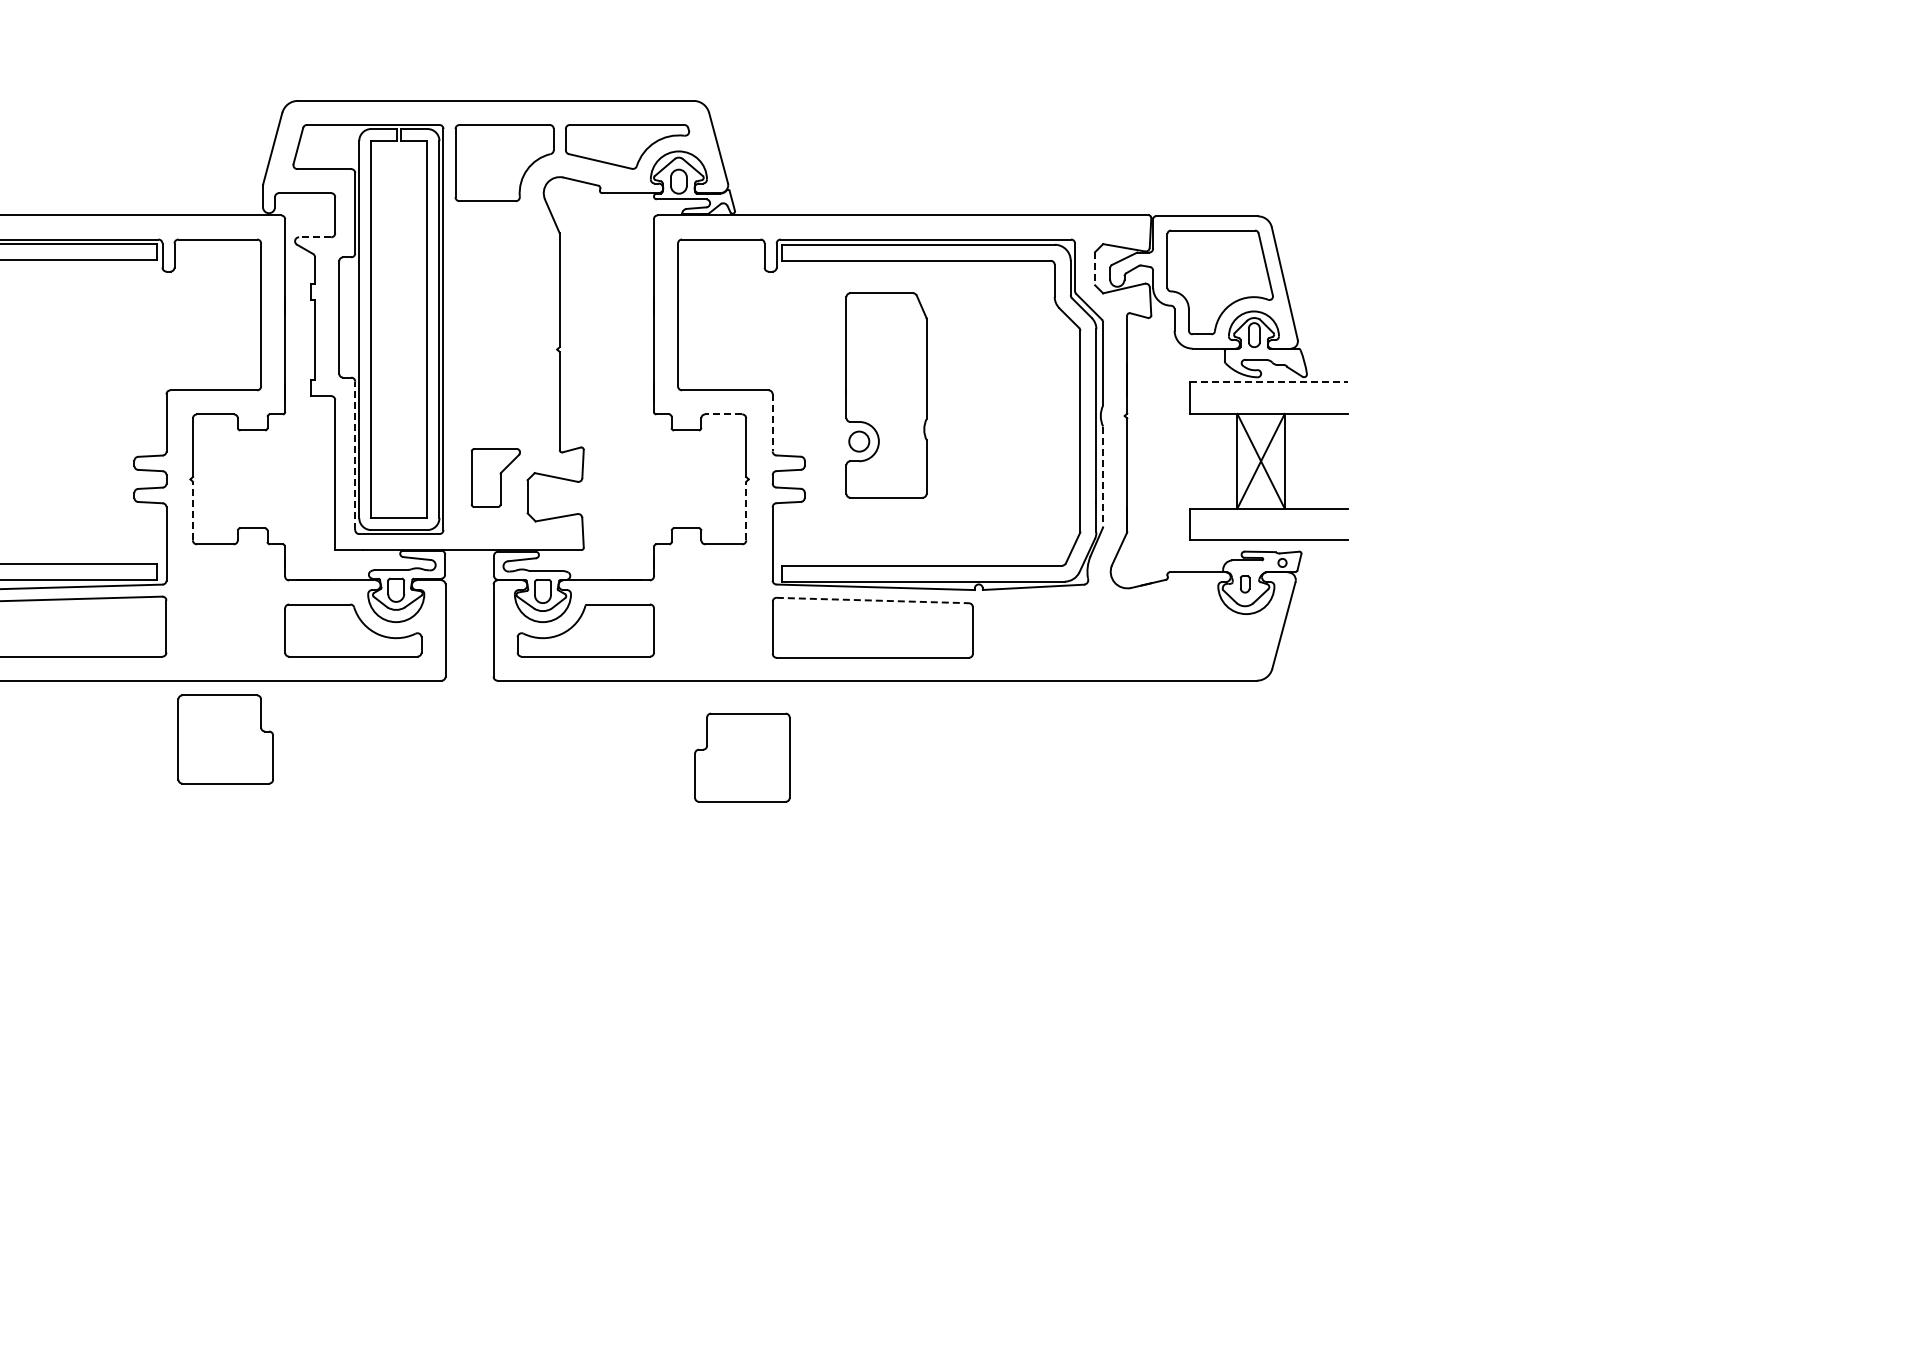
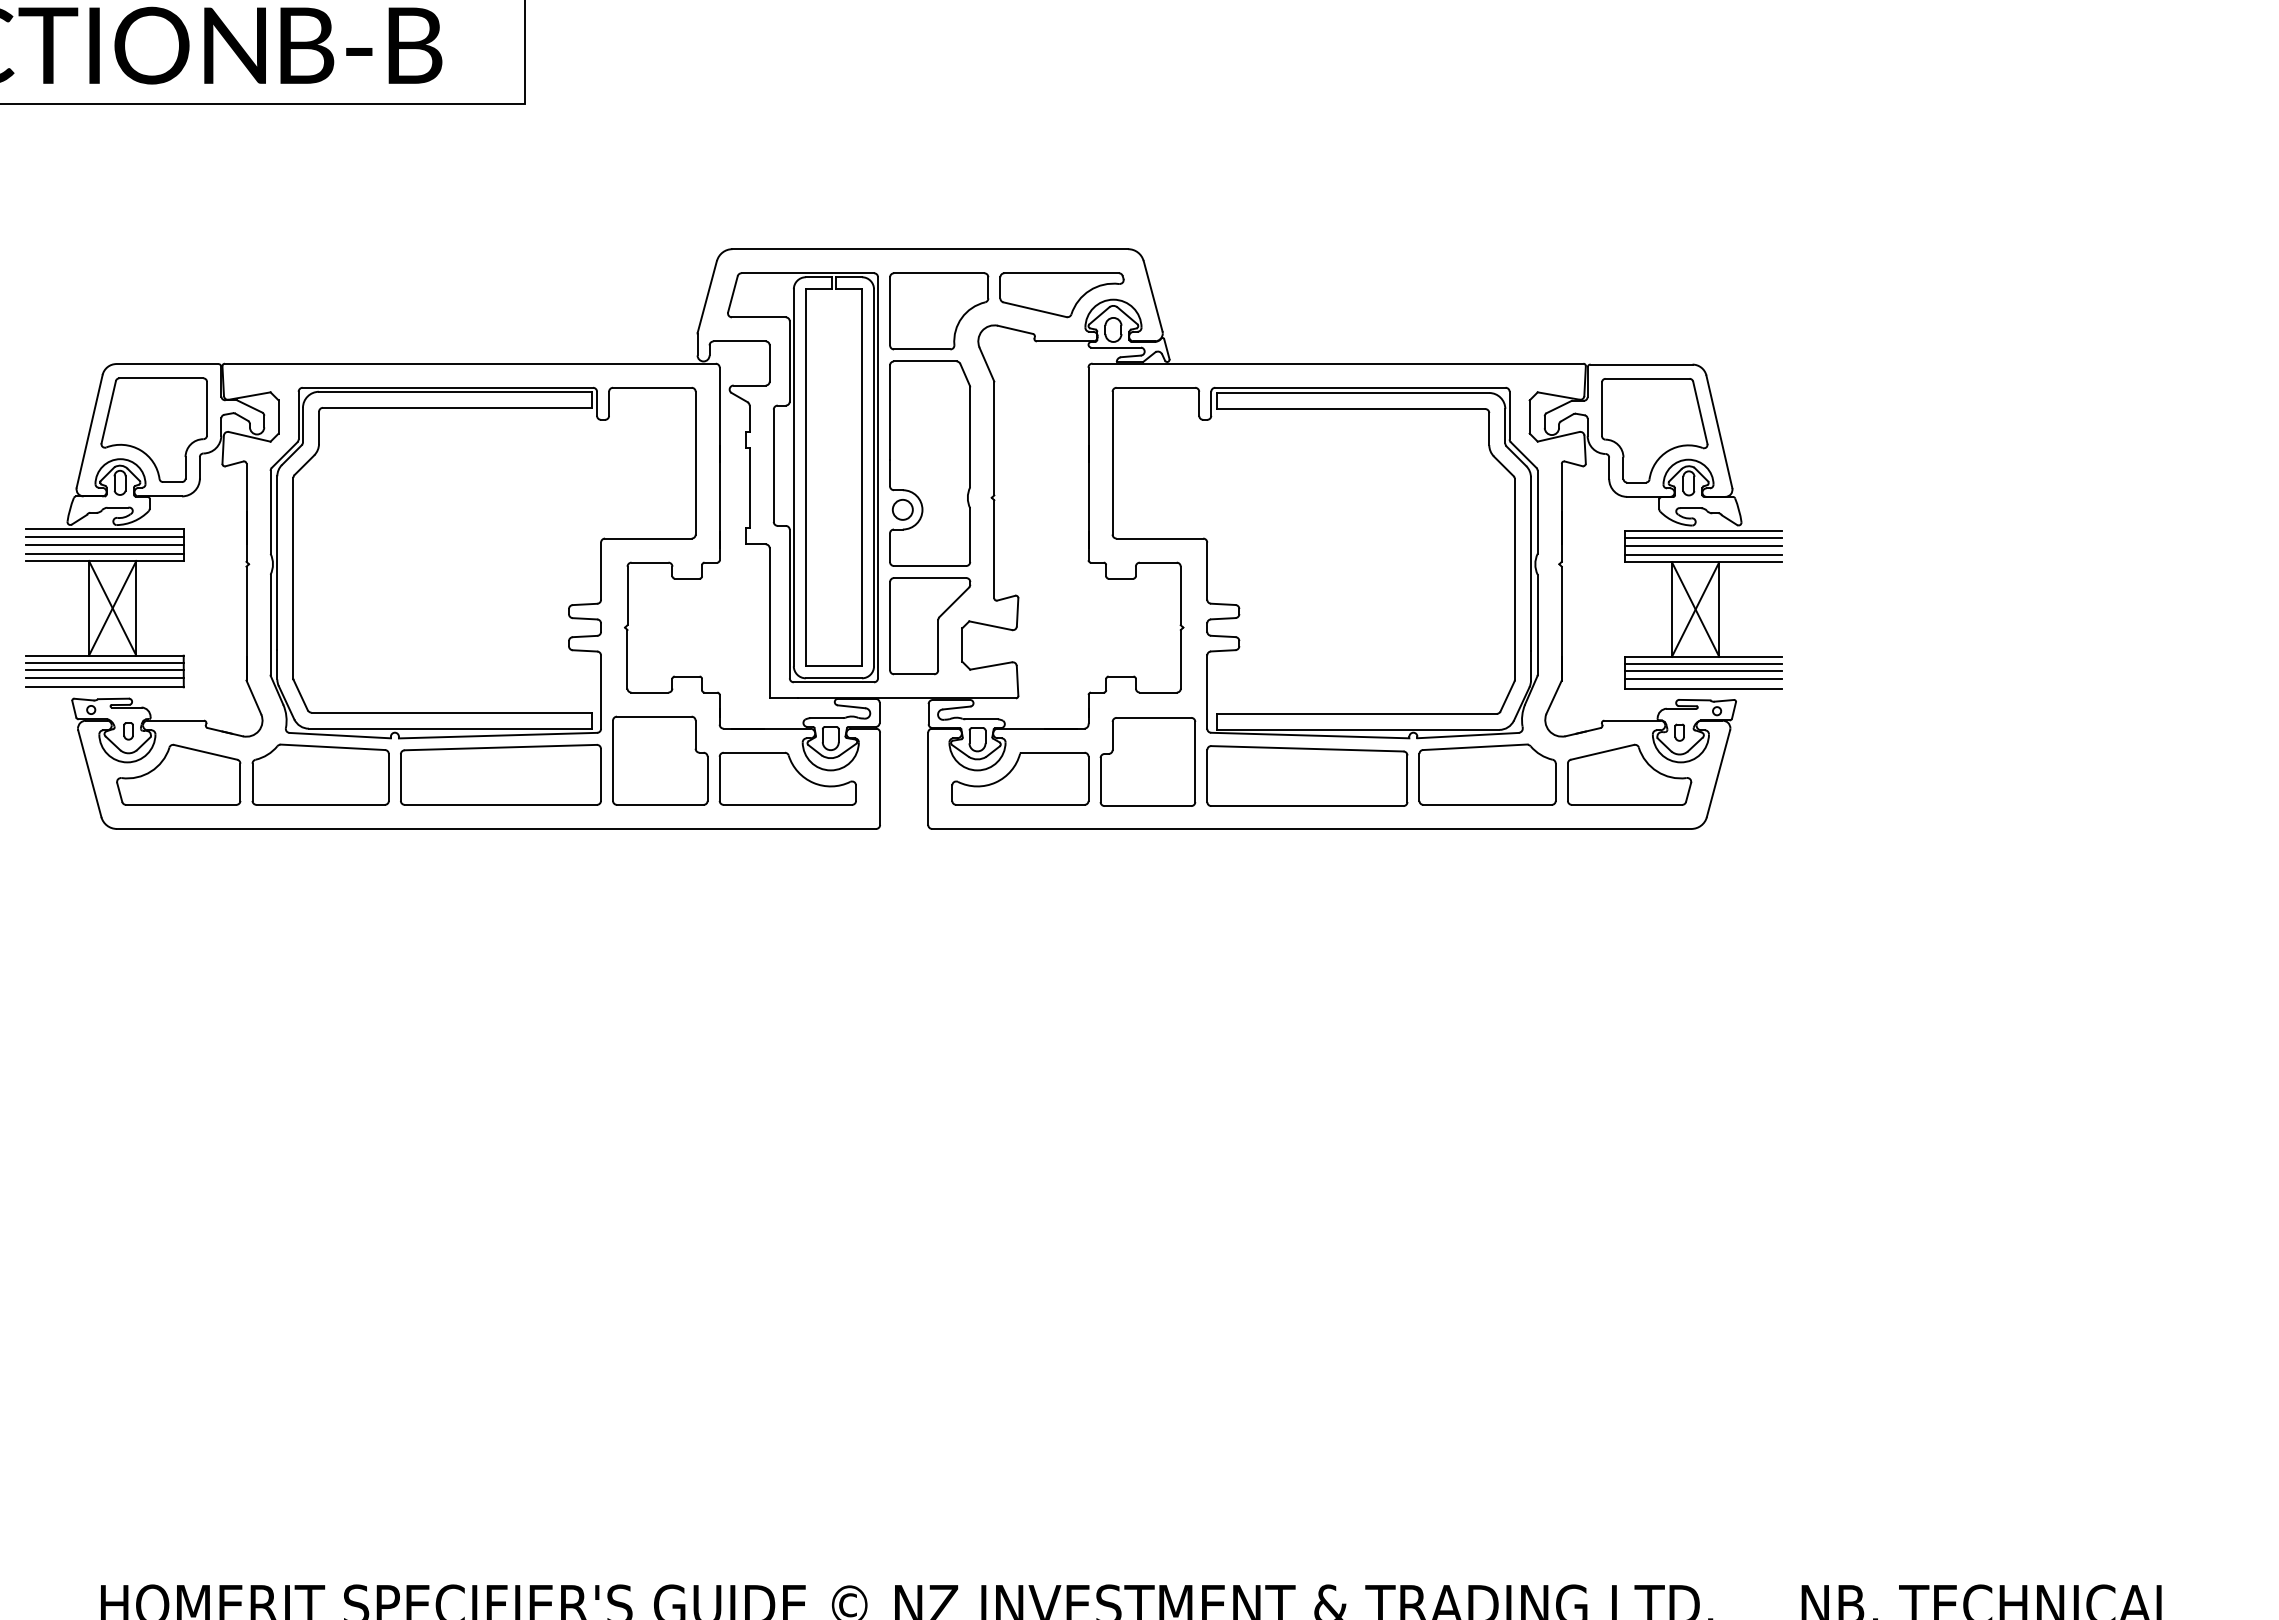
line: (314, 237) -> (749, 385), dashed -> solid
line: (1094, 268) -> (1529, 416), dashed -> solid
line: (1268, 382) -> (1703, 530), dashed -> solid
line: (1268, 390) -> (1703, 538), added
part: (886, 395) -> (930, 463), moved
line: (1268, 398) -> (1703, 546), added
line: (1268, 406) -> (1703, 554), added
line: (722, 414) -> (1157, 562), dashed -> solid
line: (772, 423) -> (1207, 571), dashed -> solid
line: (354, 455) -> (789, 603), dashed -> solid
line: (1102, 476) -> (1537, 624), dashed -> solid
part: (495, 478) -> (930, 626), size x1.67
line: (192, 510) -> (627, 658), dashed -> solid
line: (745, 510) -> (1180, 658), dashed -> solid
line: (1268, 515) -> (1703, 663), added
line: (1268, 523) -> (1703, 671), added
line: (1268, 530) -> (1703, 678), added
line: (872, 600) -> (1307, 748), dashed -> solid
part: (1052, 626) -> (1487, 774), added
part: (1194, 626) -> (1629, 774), added
part: (225, 739) -> (660, 760), moved
part: (741, 757) -> (1147, 761), moved

